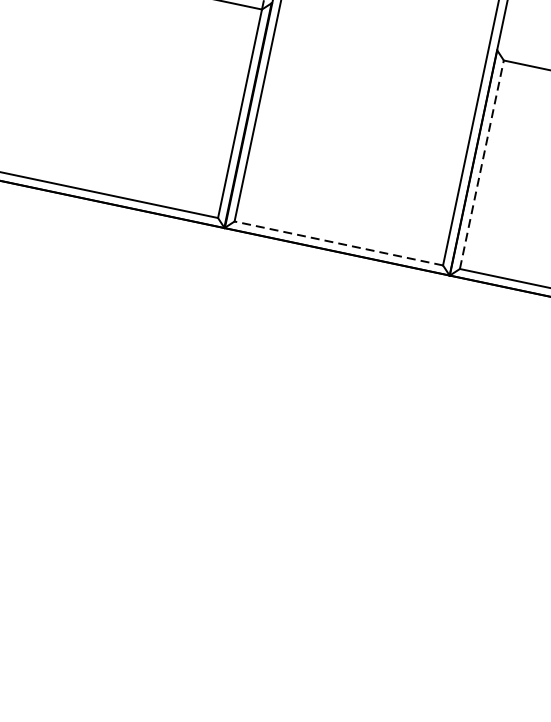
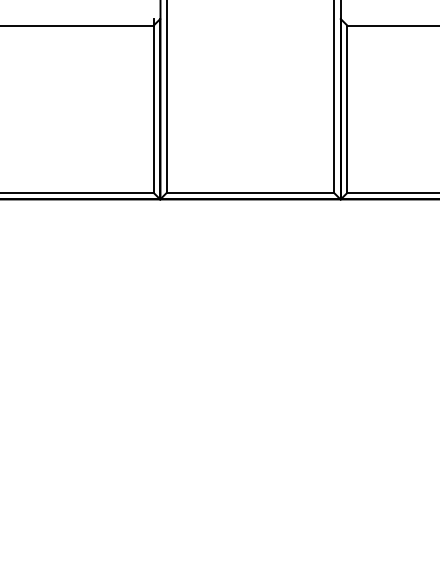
line: (481, 165) -> (347, 109), dashed -> solid
line: (339, 243) -> (250, 192), dashed -> solid

